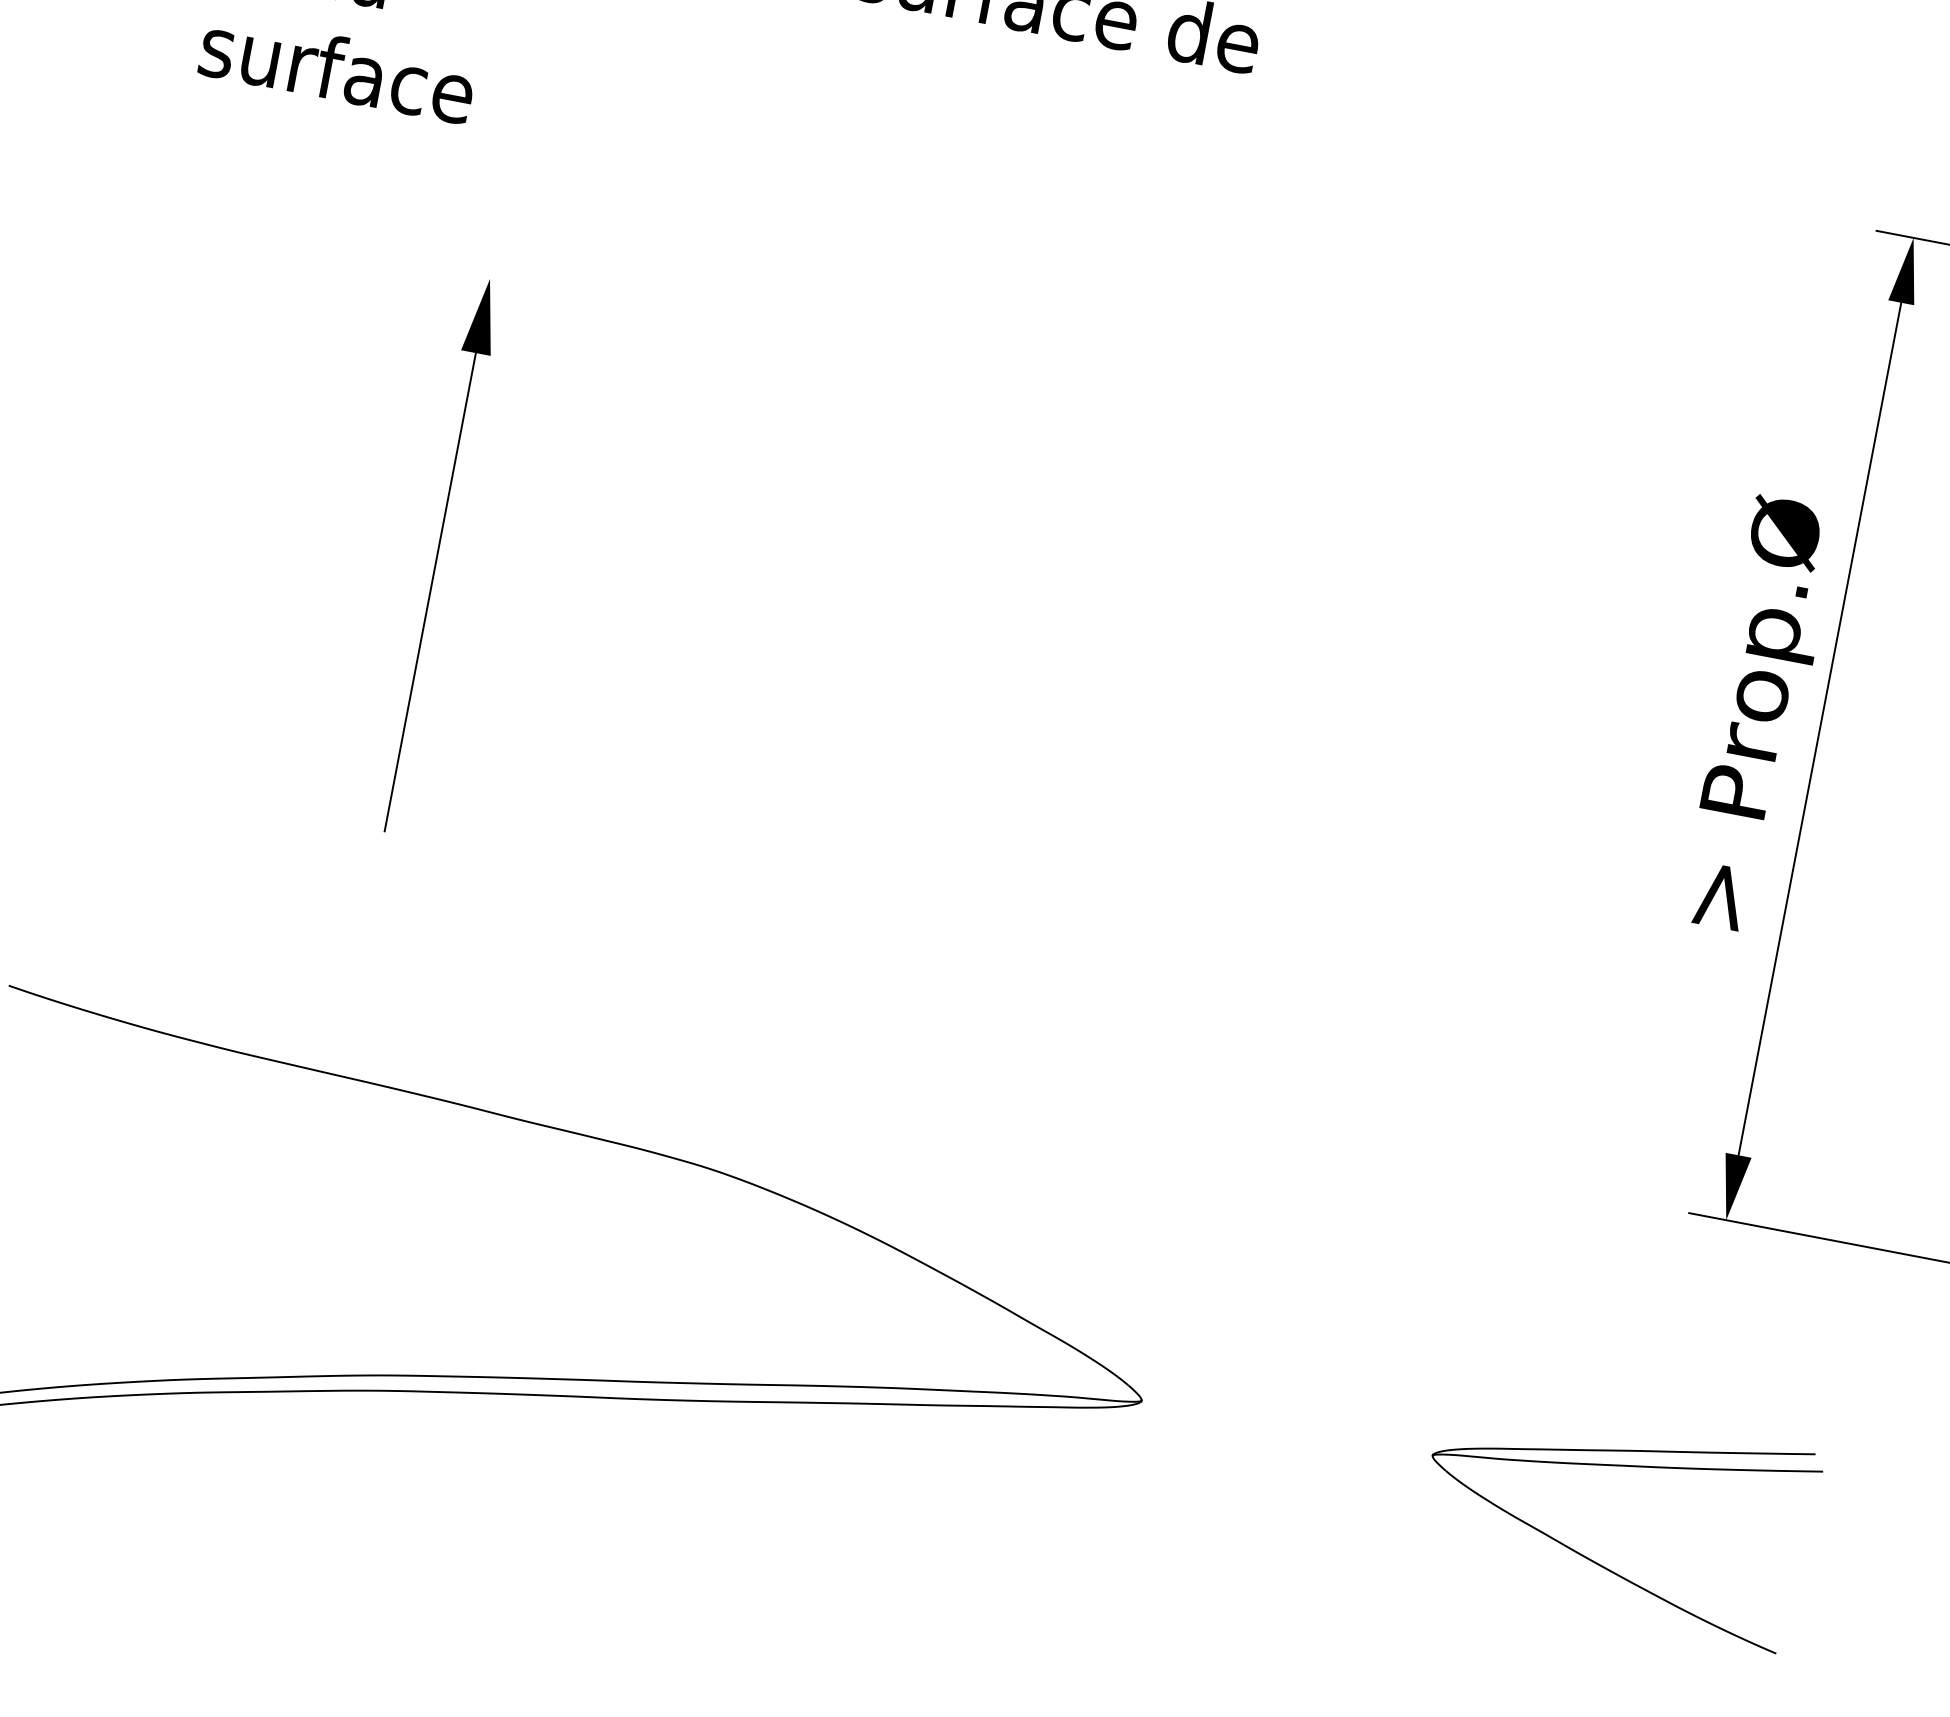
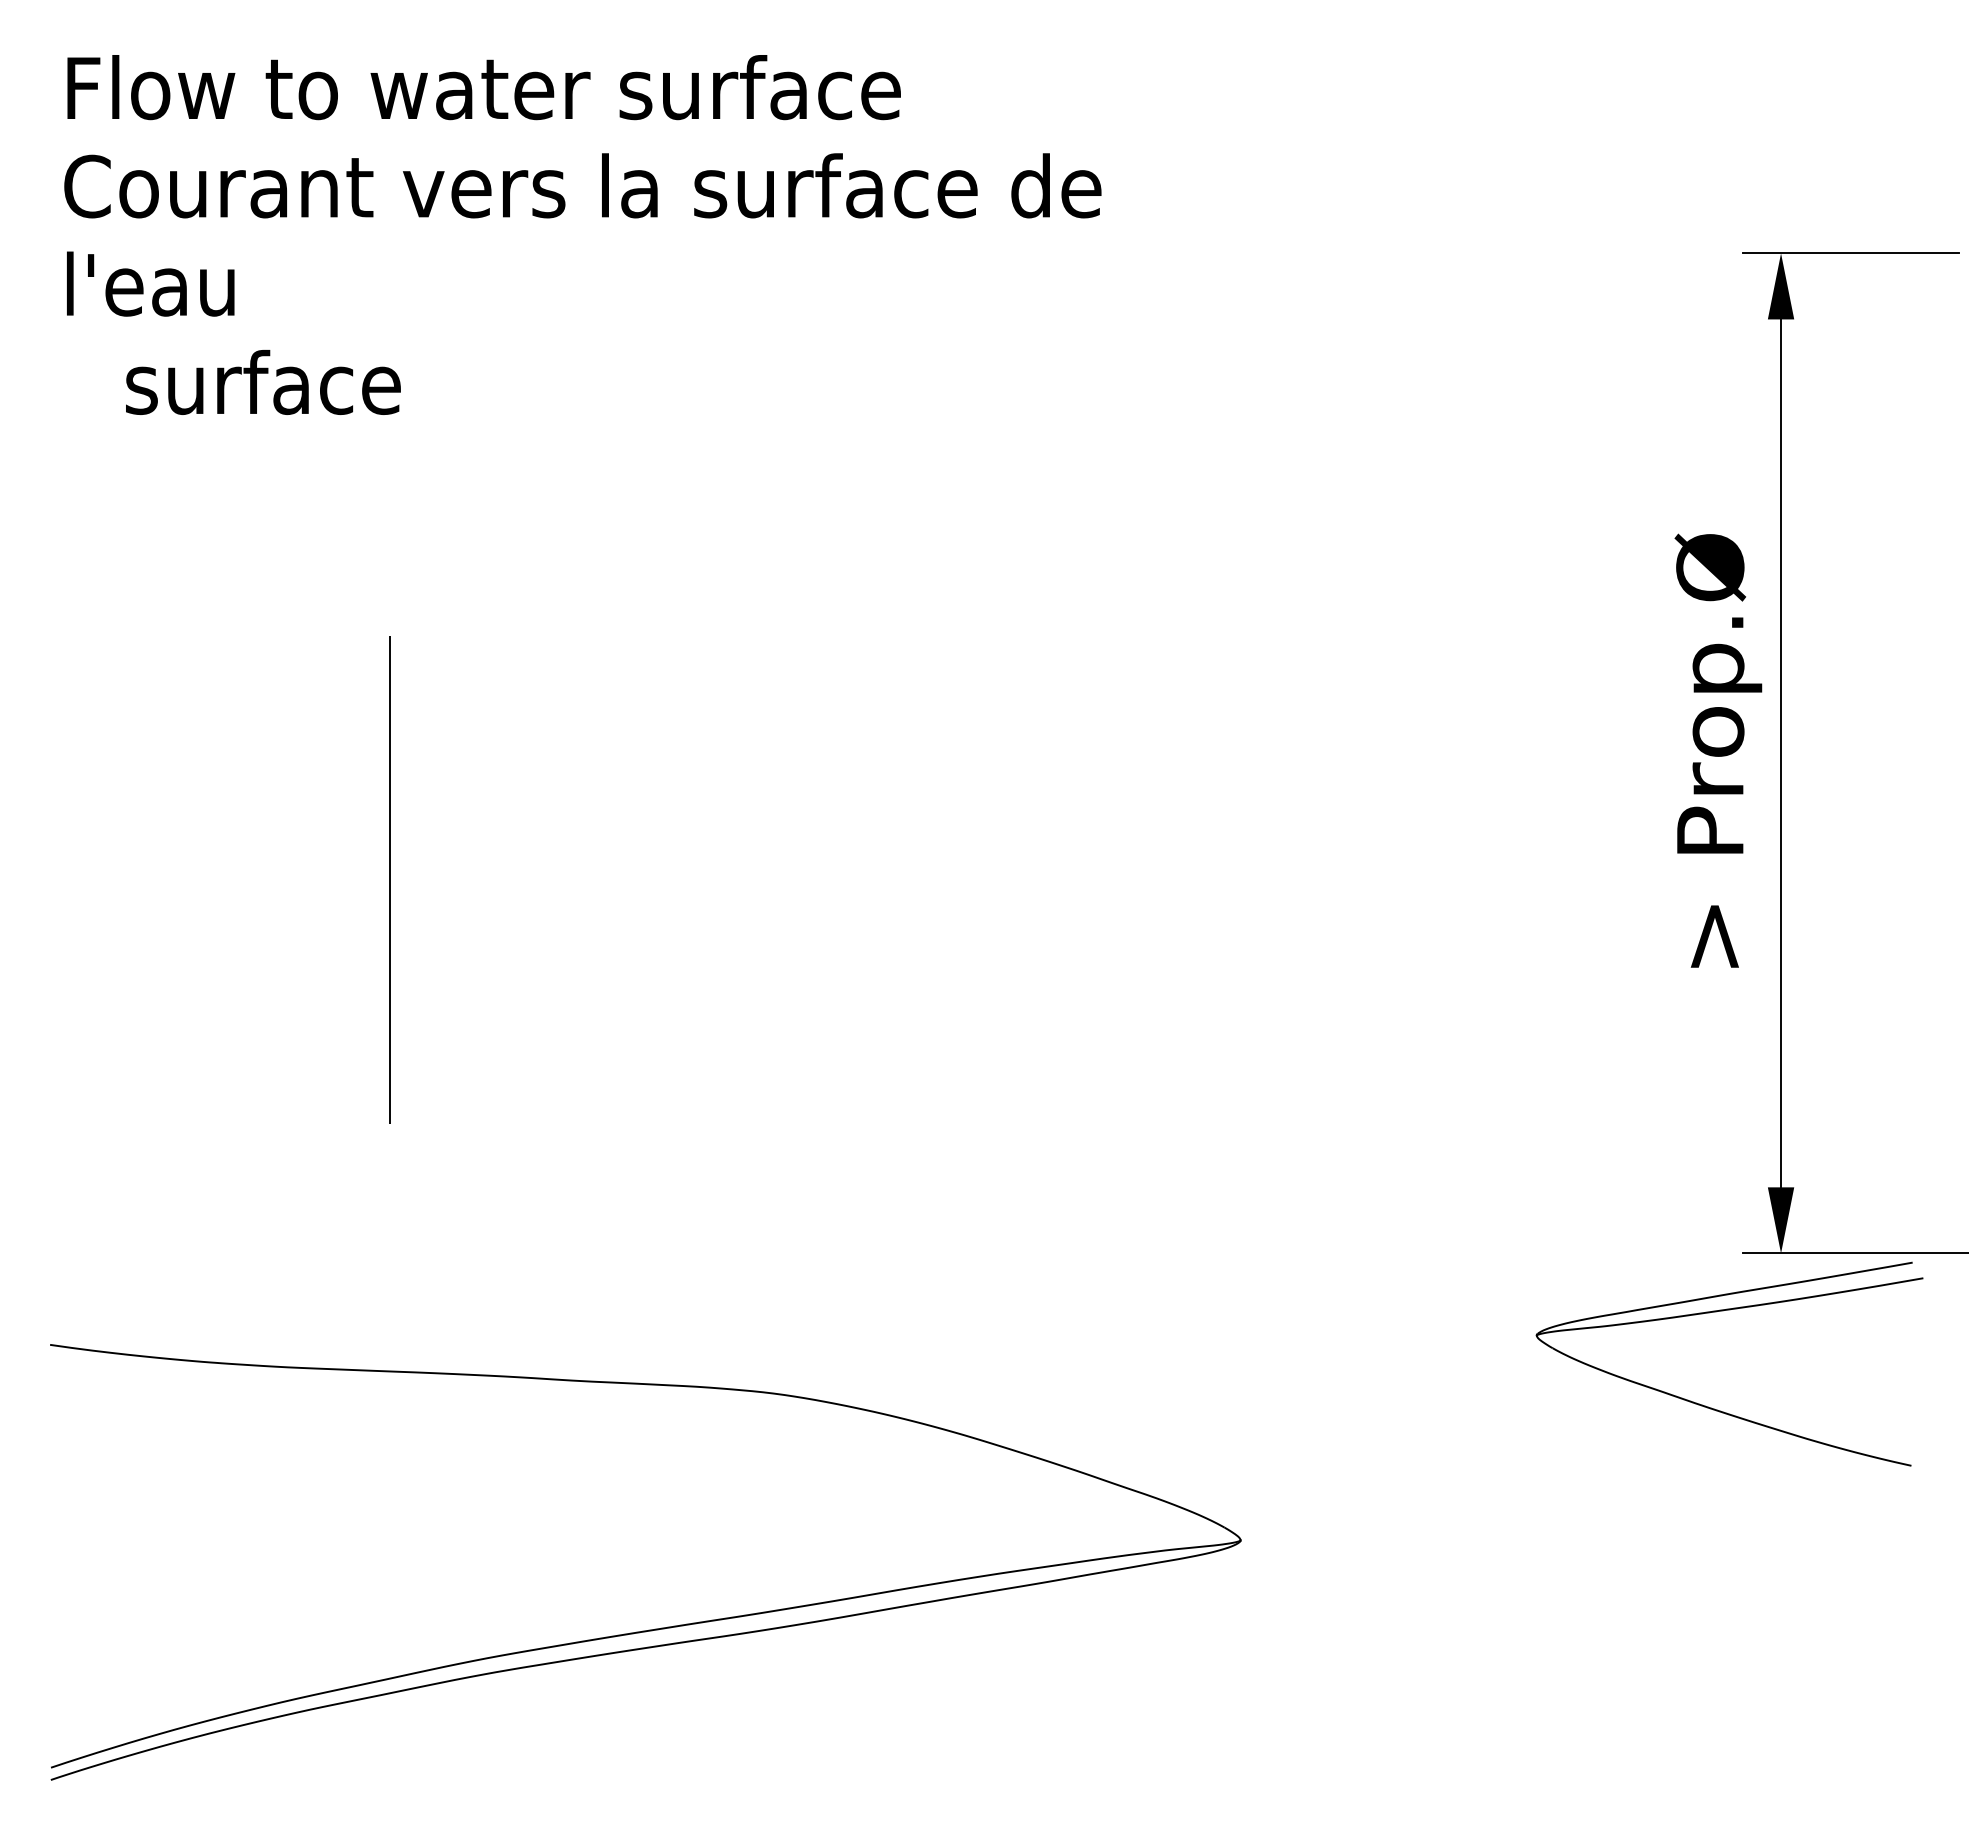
text: (337, 68) -> (263, 382), moved
fill: (483, 315) -> (390, 597), removed
part: (1593, 1560) -> (1714, 1408), moved

